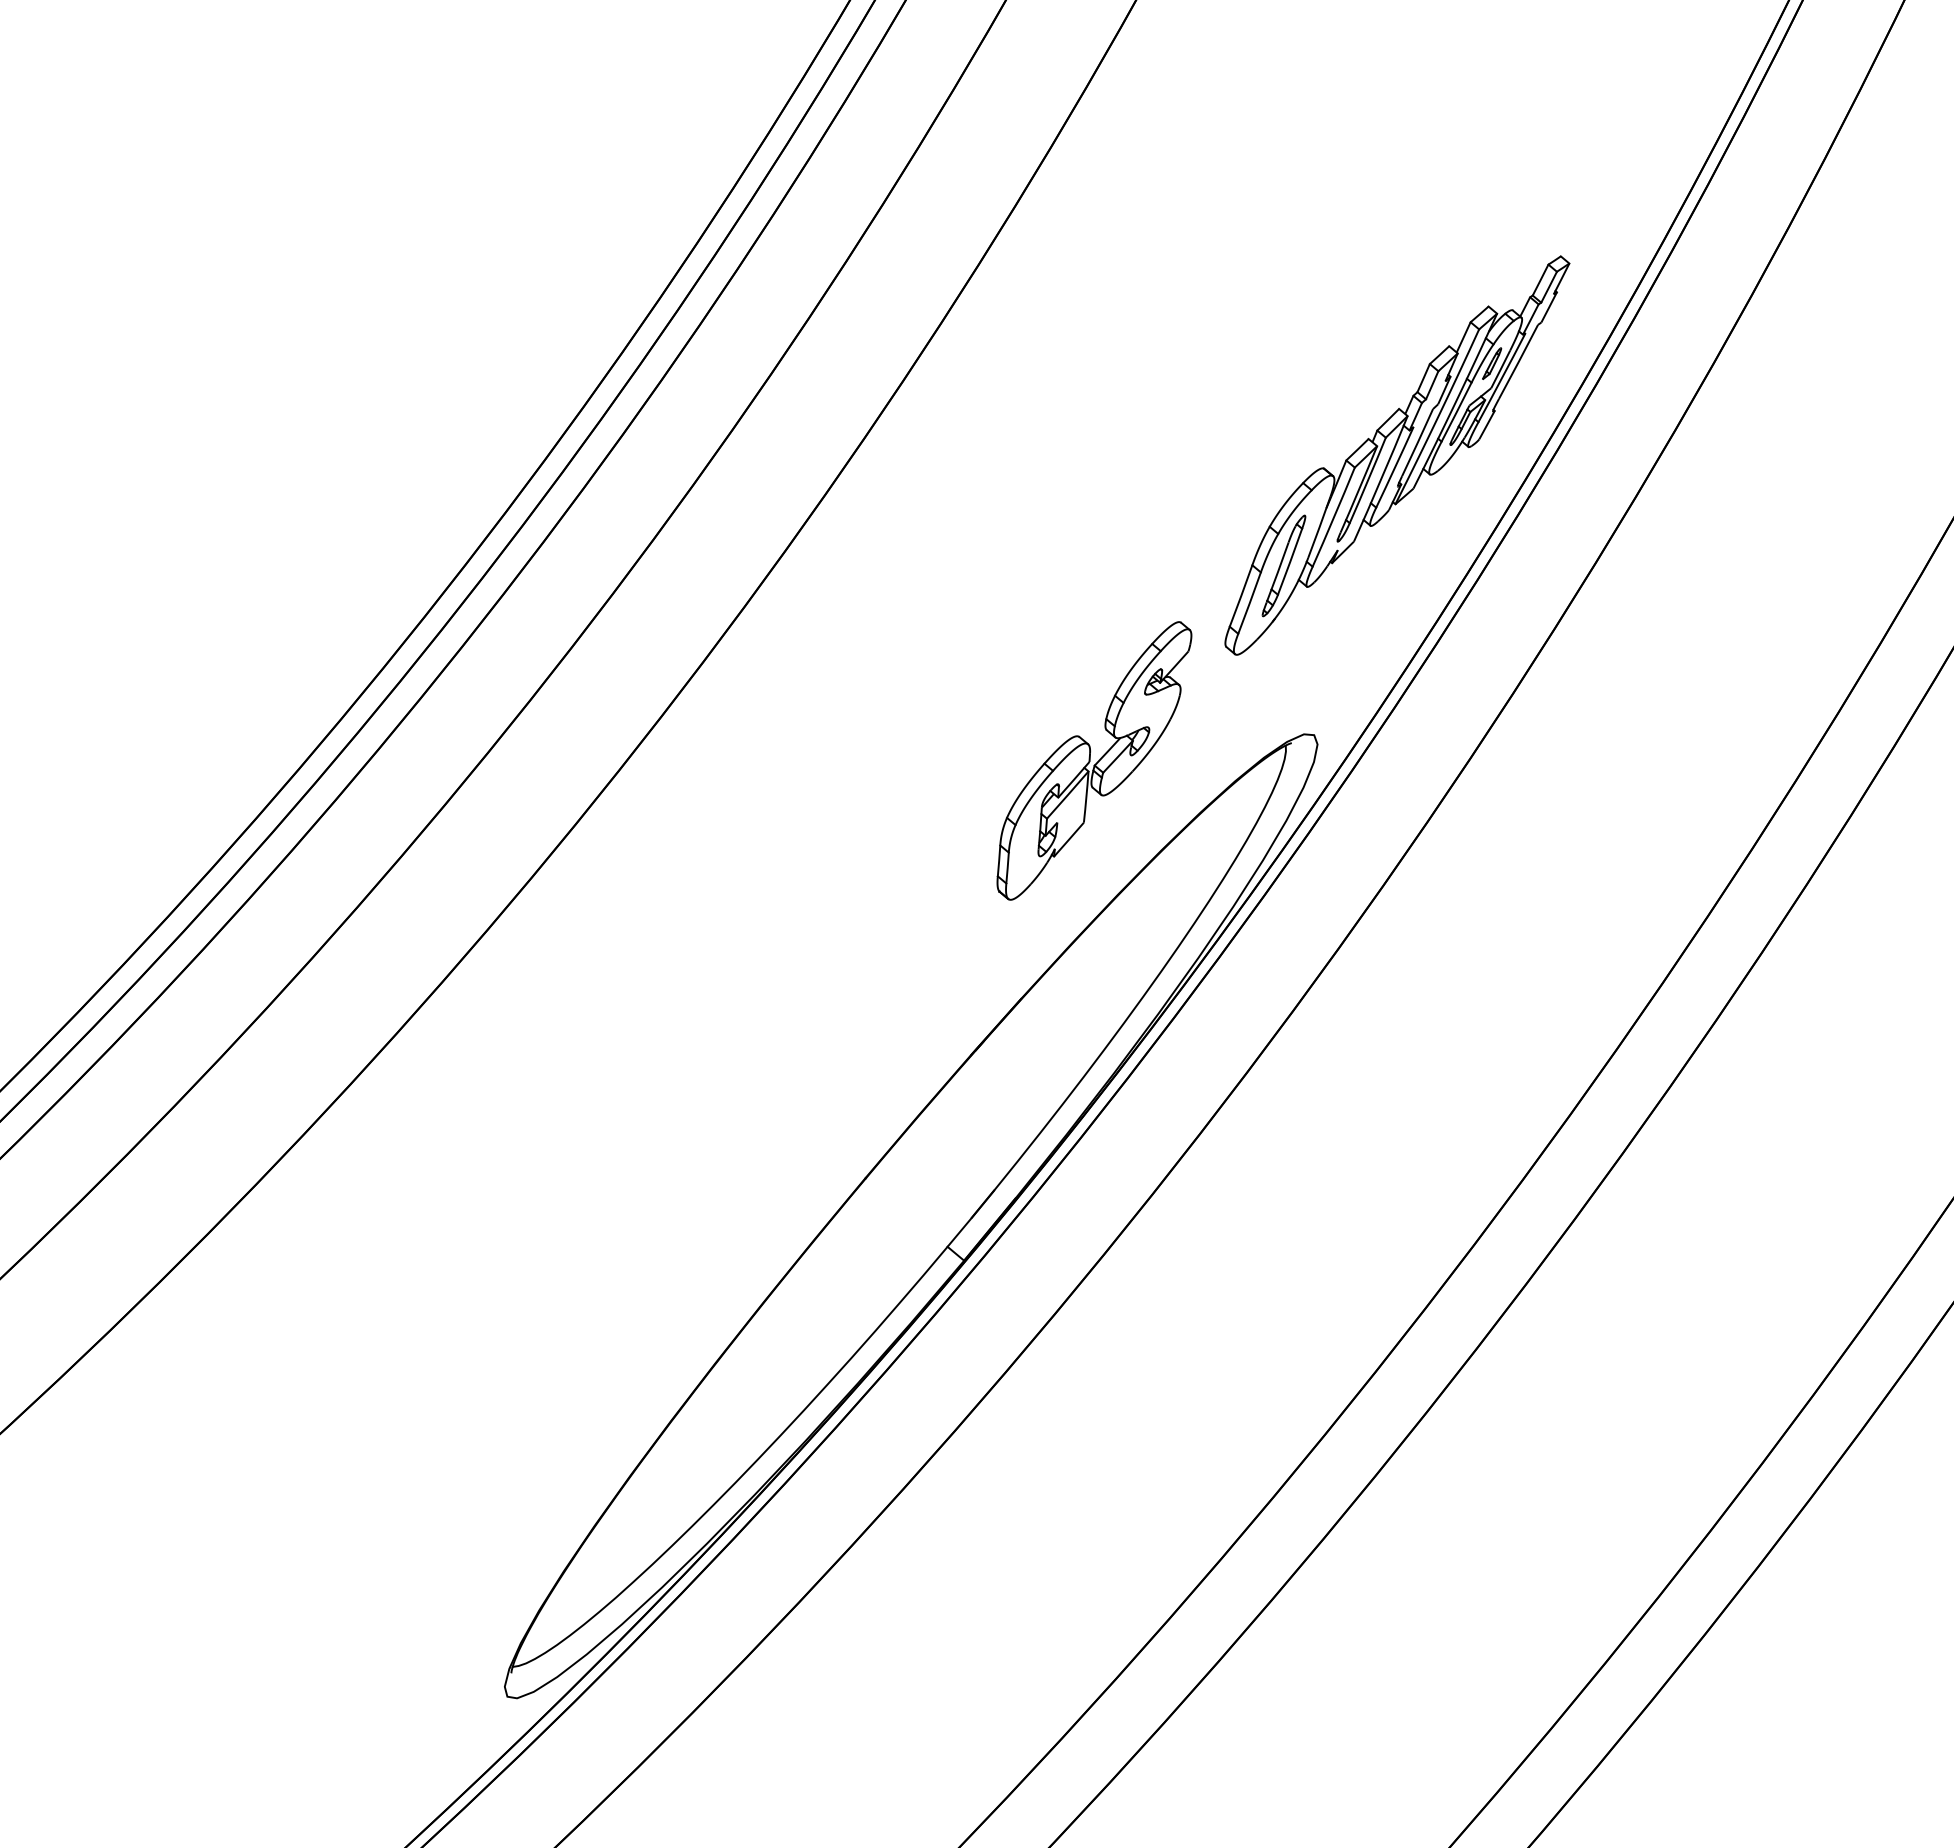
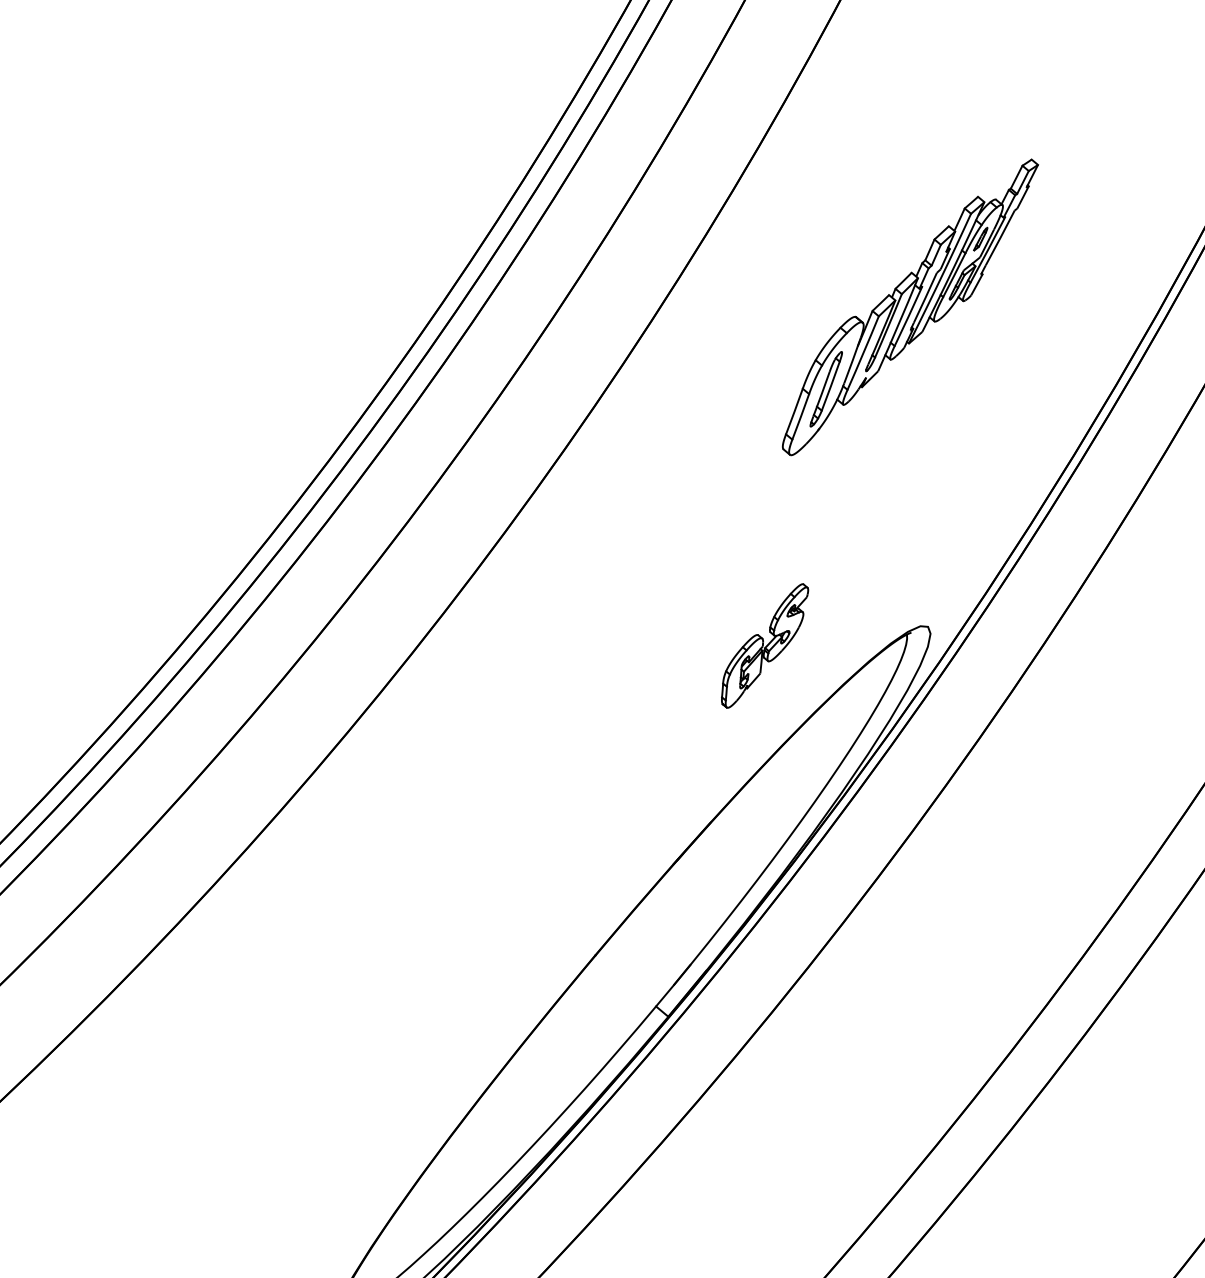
part: (1397, 455) -> (910, 307), moved
part: (1094, 760) -> (765, 645), size x0.6

